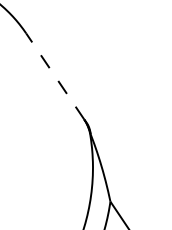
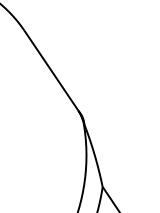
line: (55, 76) -> (51, 70), dashed -> solid

